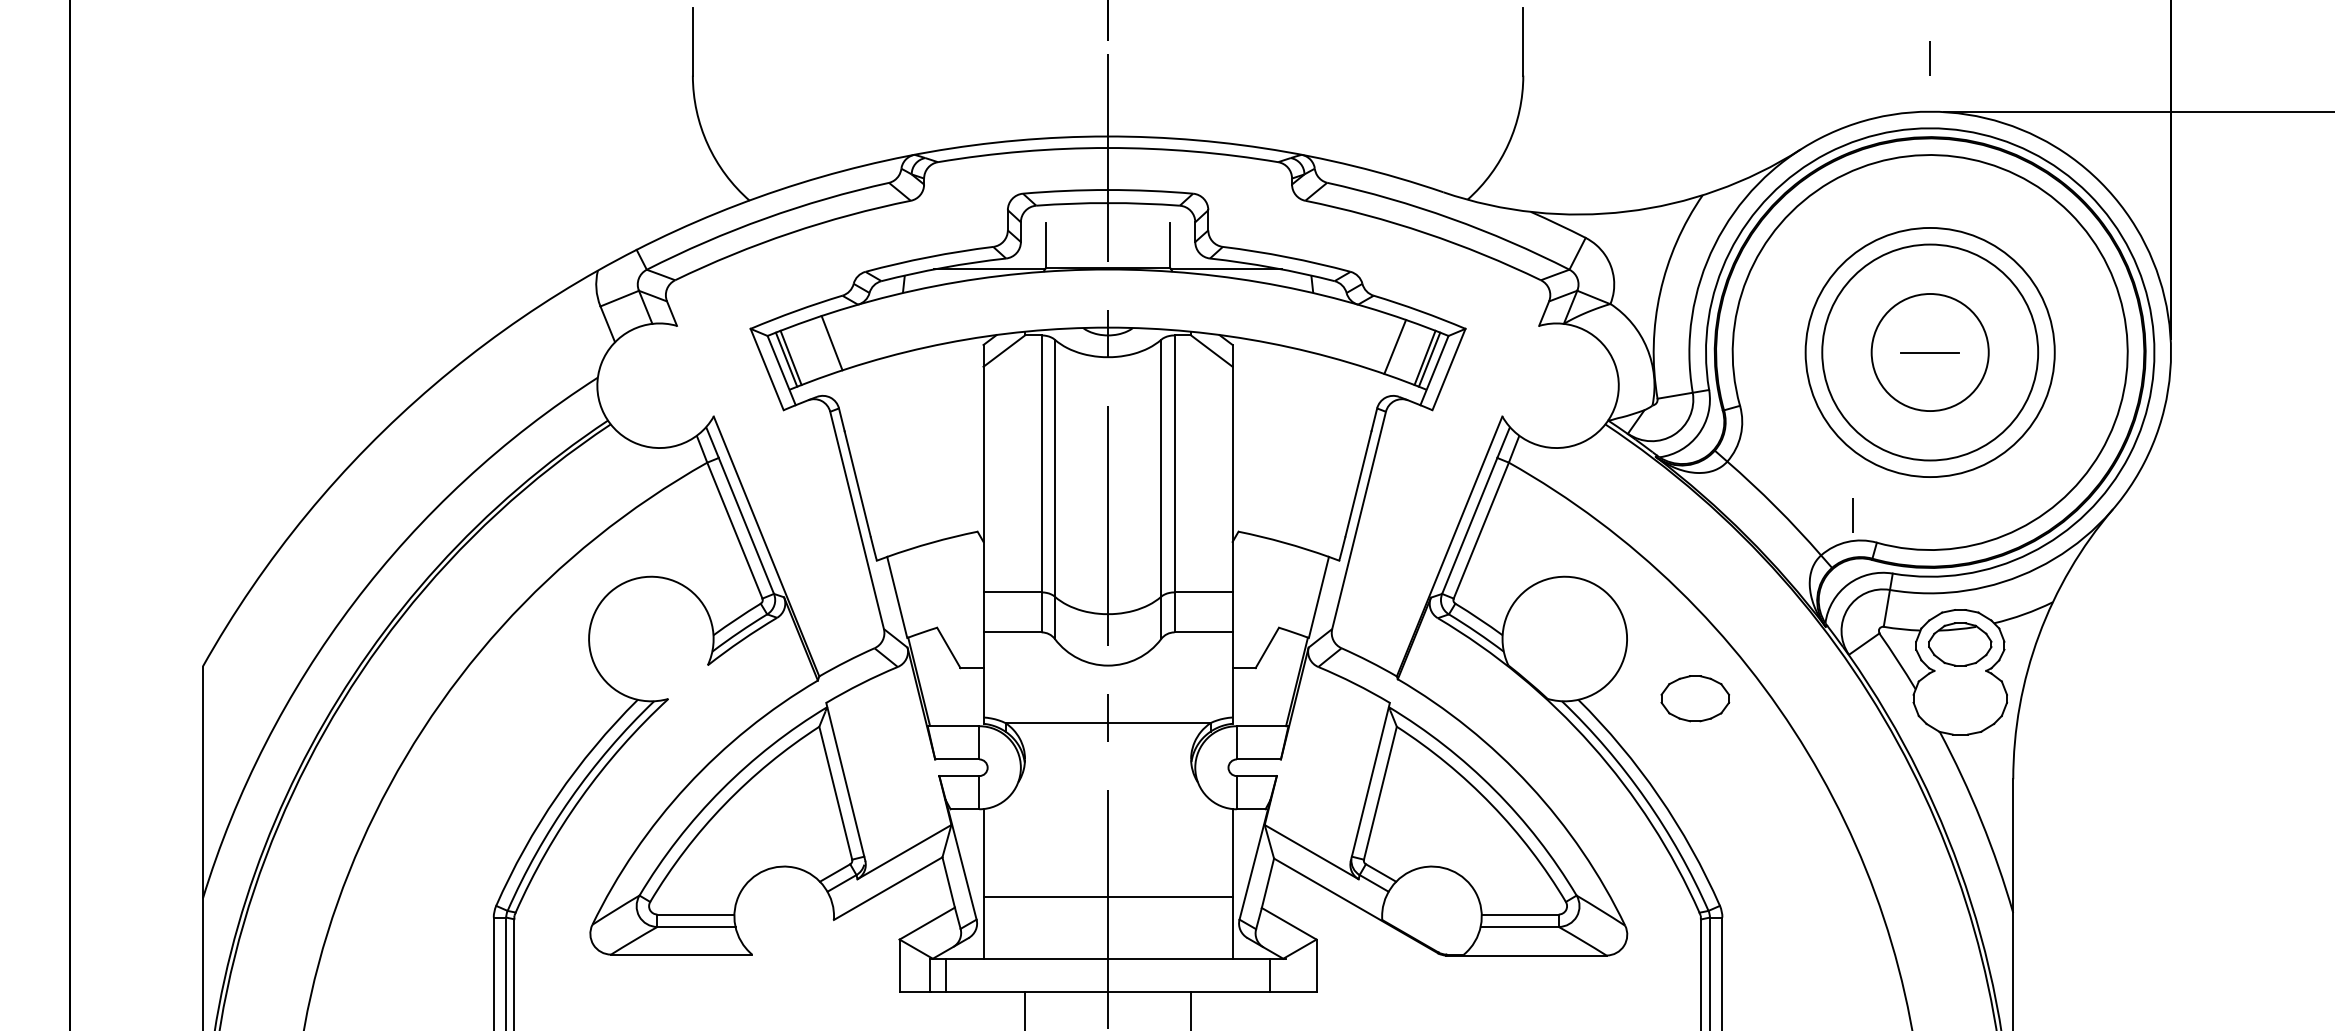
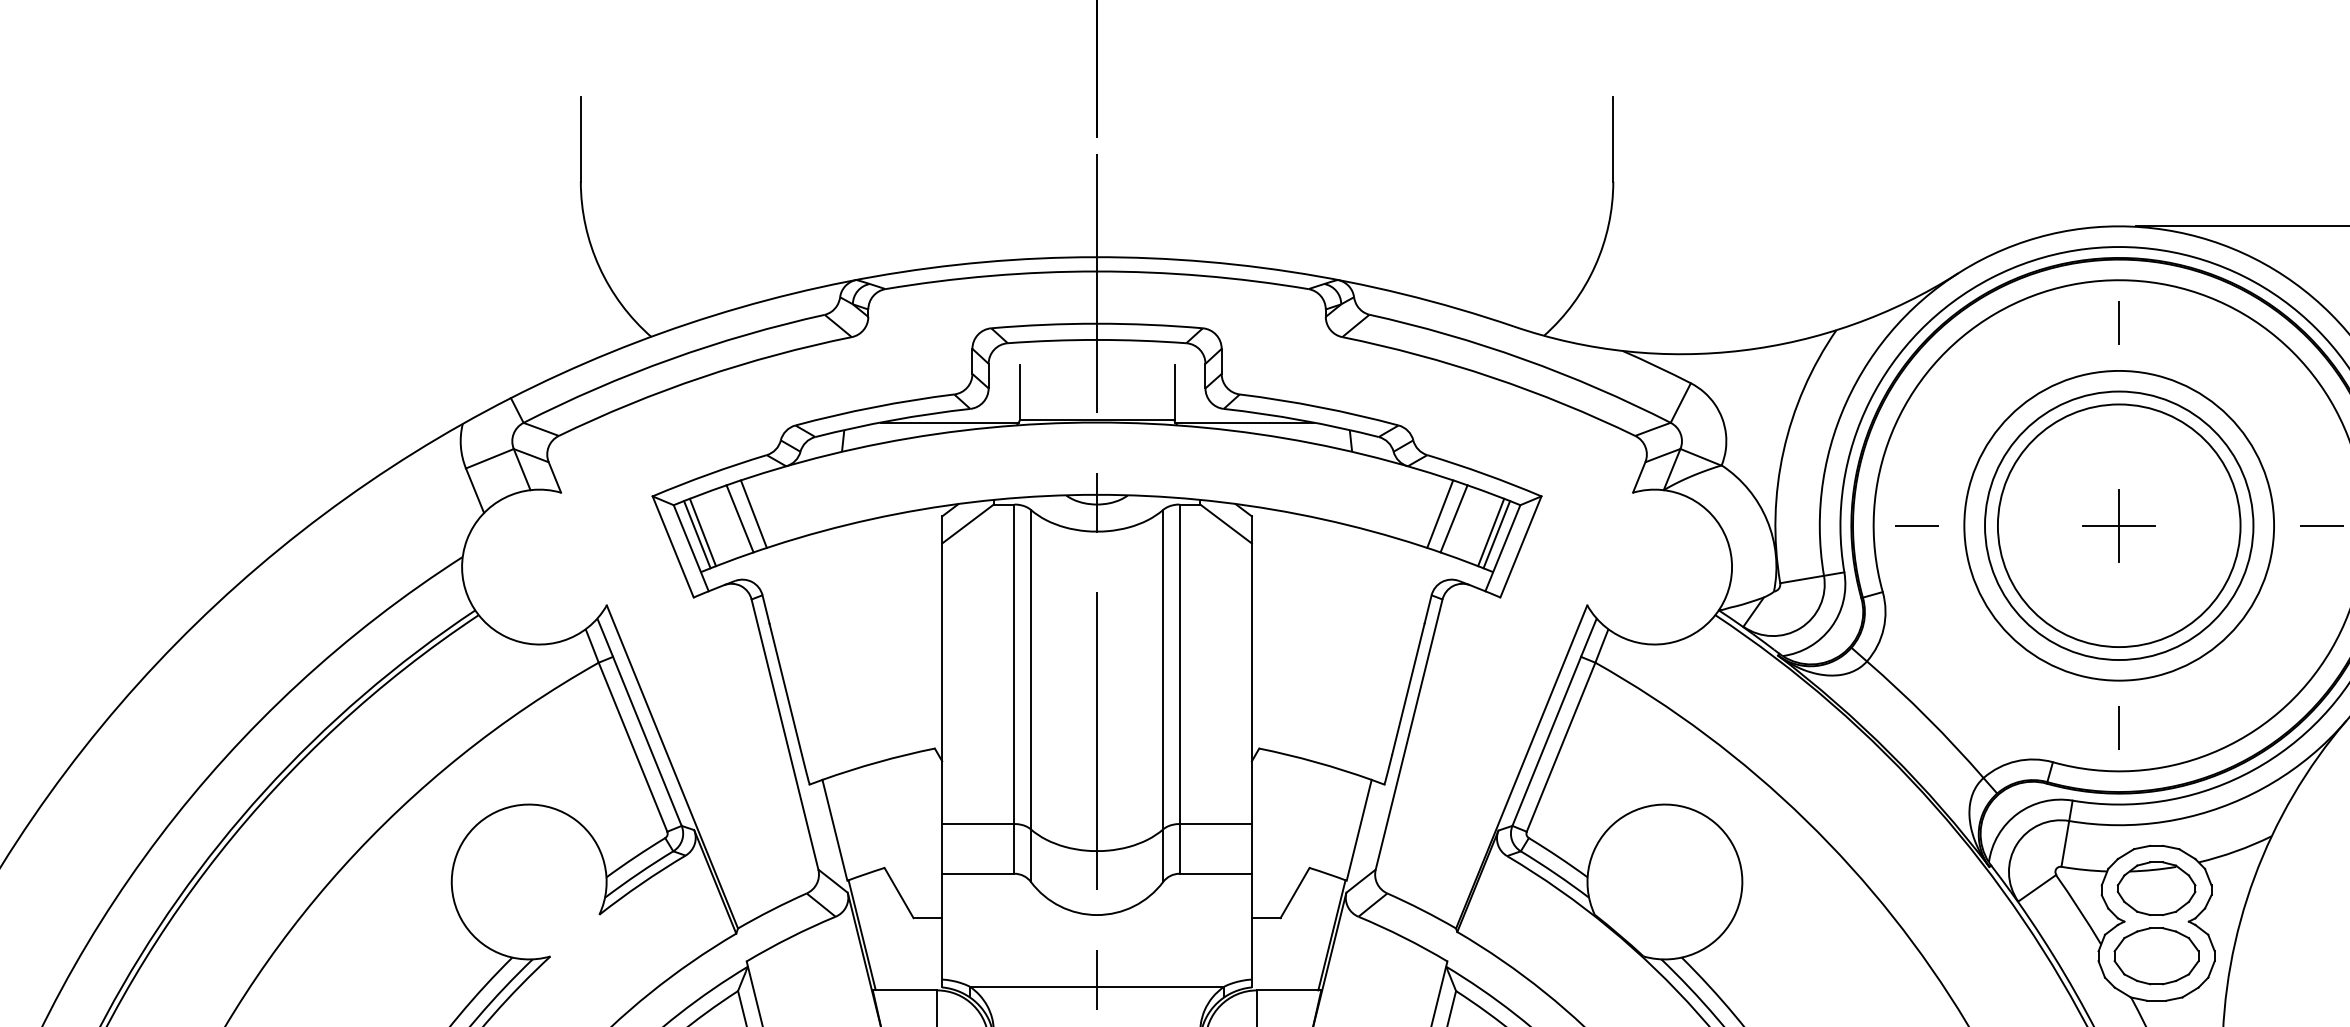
line: (1929, 58) -> (2118, 323), moved
line: (1383, 343) -> (1439, 514), added
line: (820, 346) -> (739, 518), added
line: (1766, 352) -> (1915, 525), added
circle: (1929, 352) -> (2118, 525), size x1.67
line: (1930, 352) -> (2119, 525), added
line: (2092, 352) -> (2320, 525), added
line: (1852, 515) -> (2118, 728), moved
part: (1695, 698) -> (2156, 955), moved

